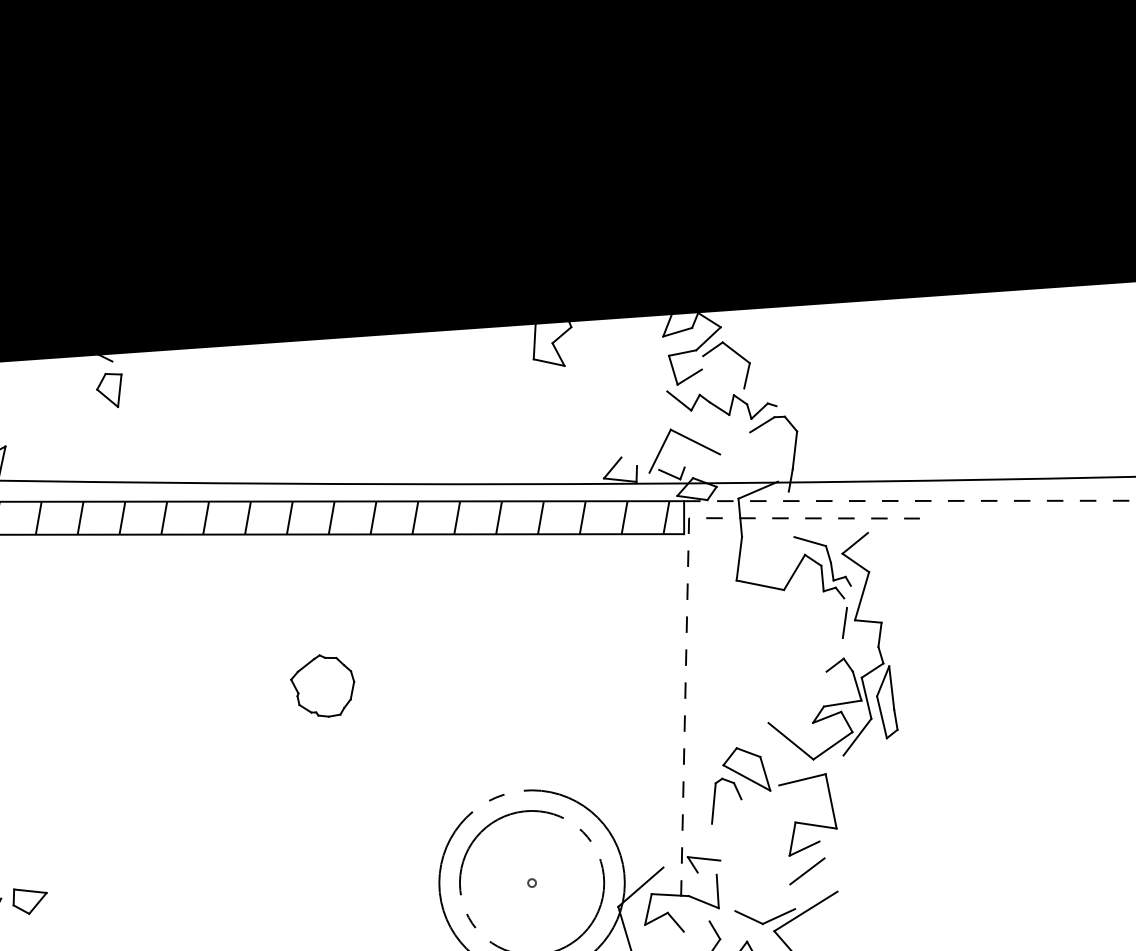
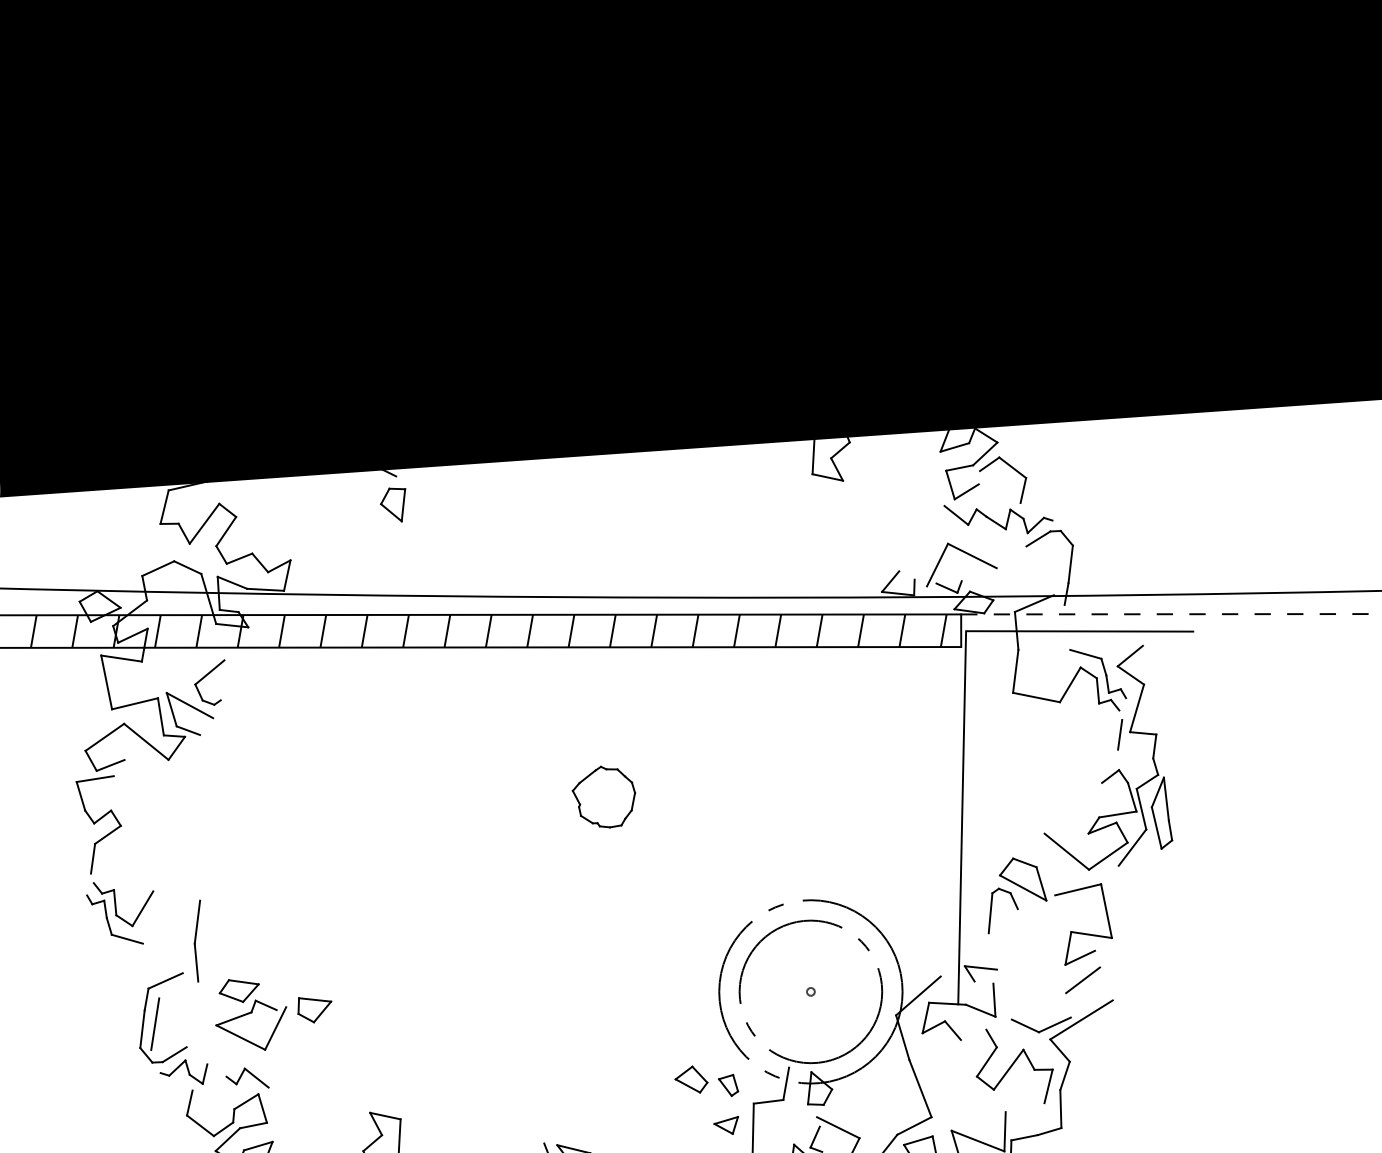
line: (687, 591) -> (964, 703), dashed -> solid

